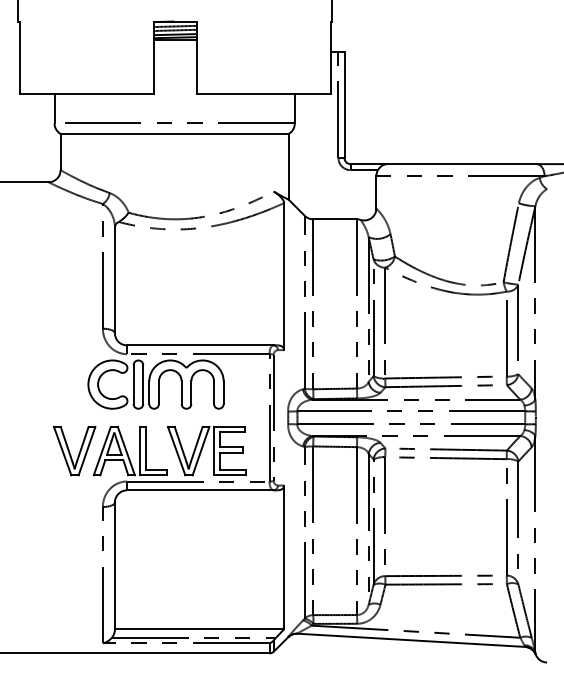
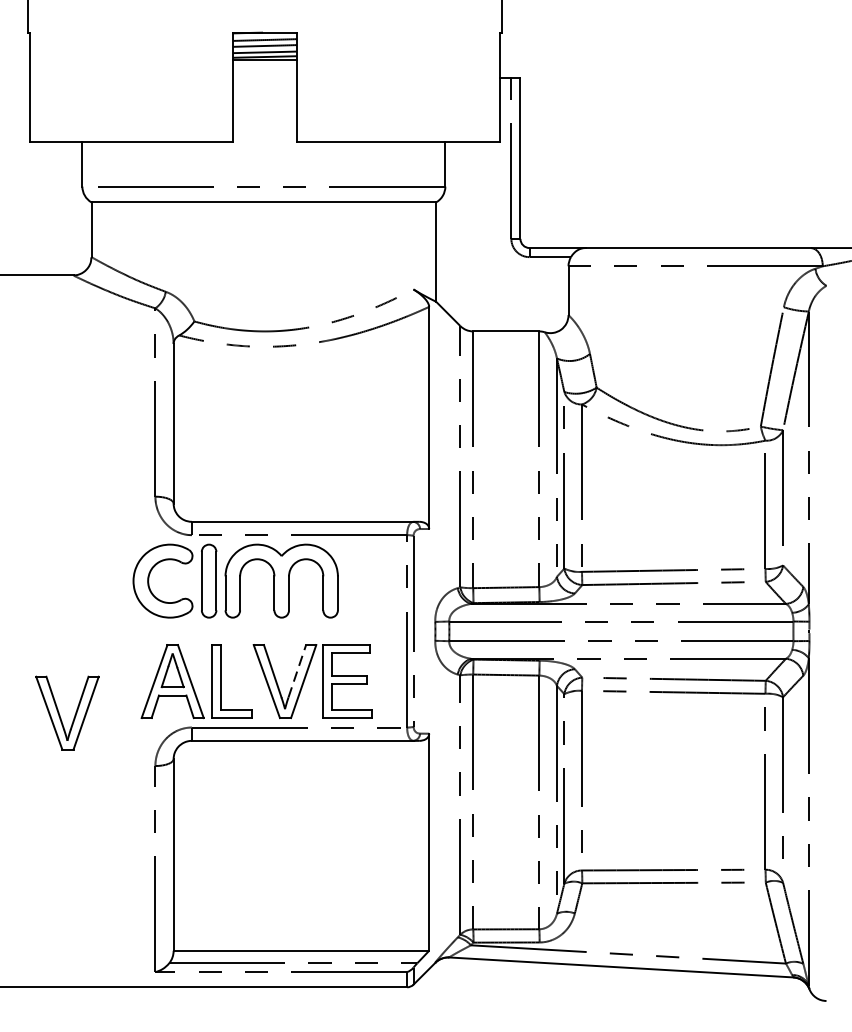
line: (196, 443) -> (296, 670), solid -> dashed
part: (74, 450) -> (67, 712), moved

